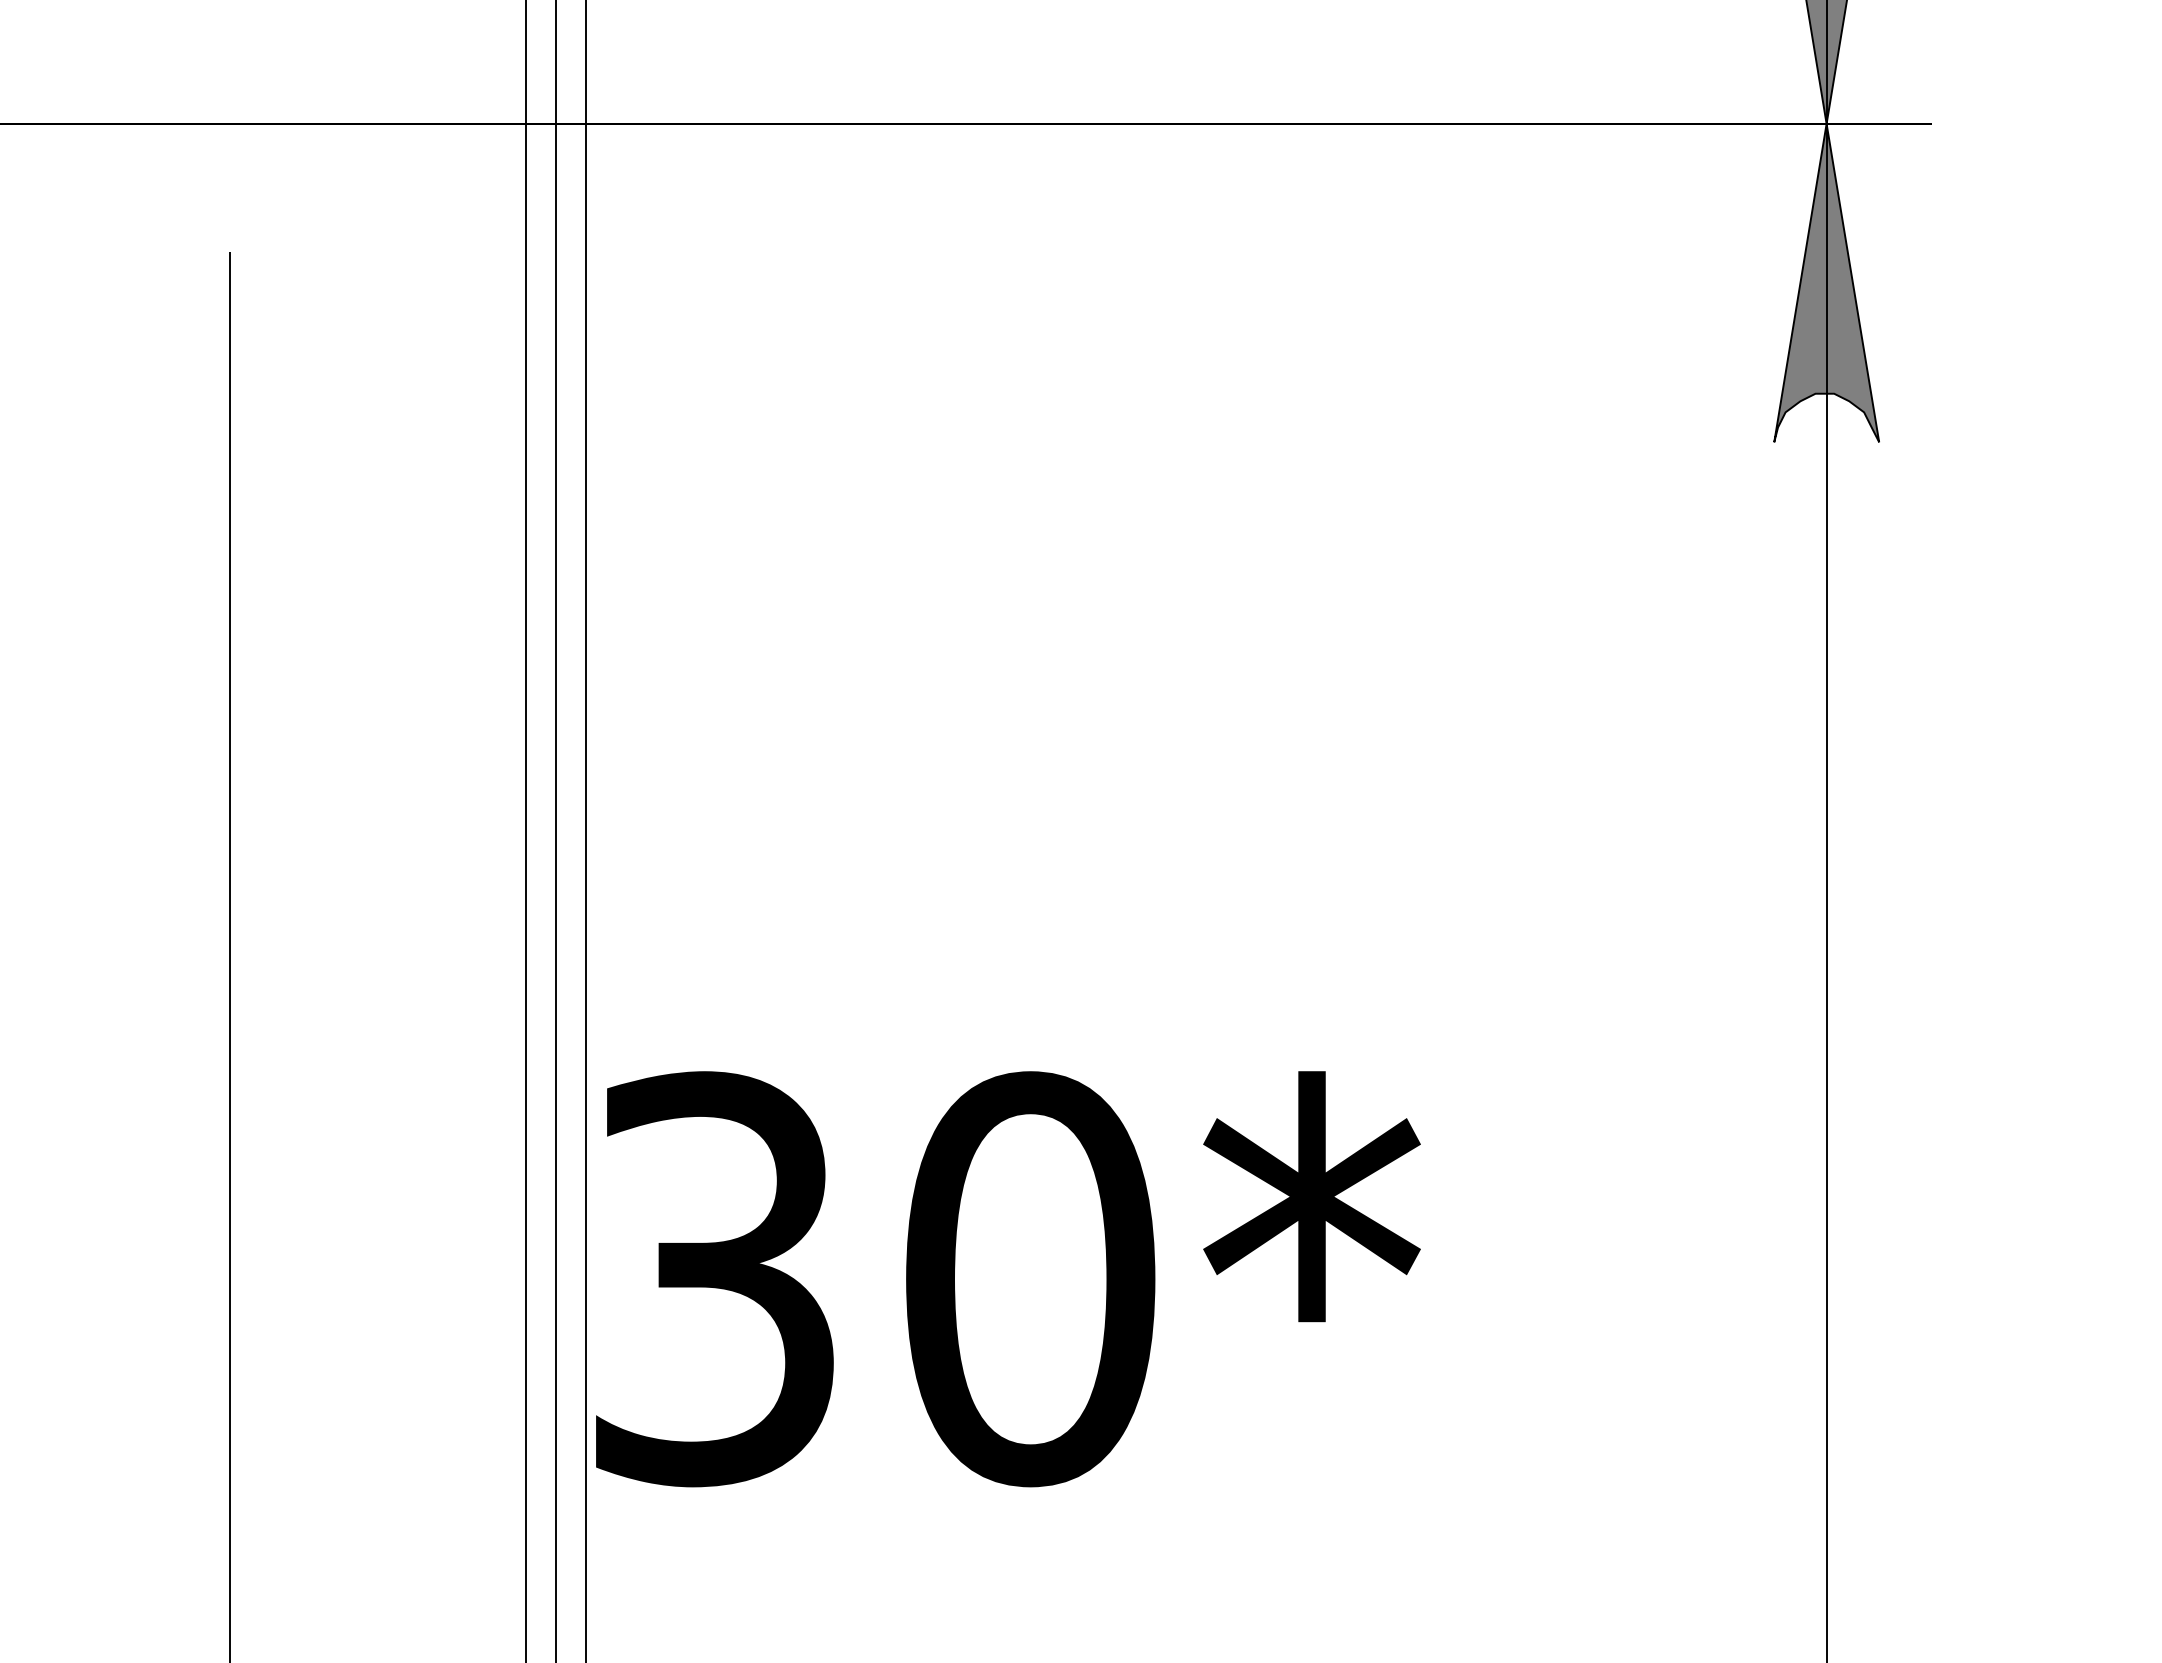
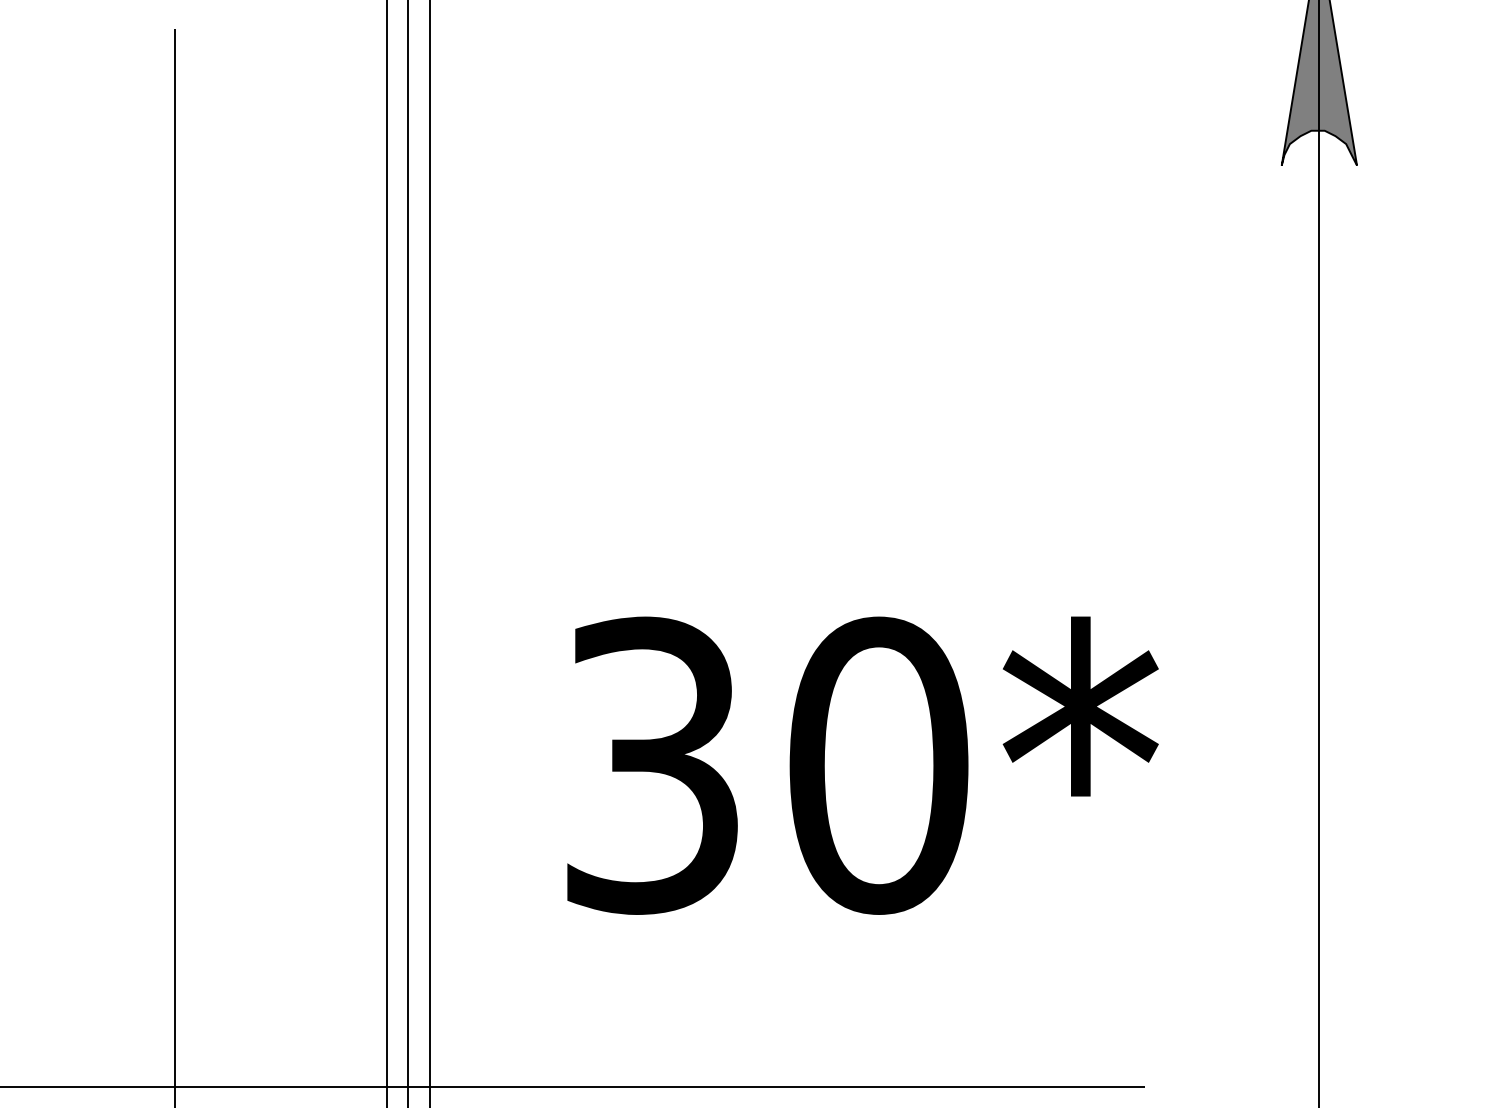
text: (1008, 1279) -> (863, 765), moved

